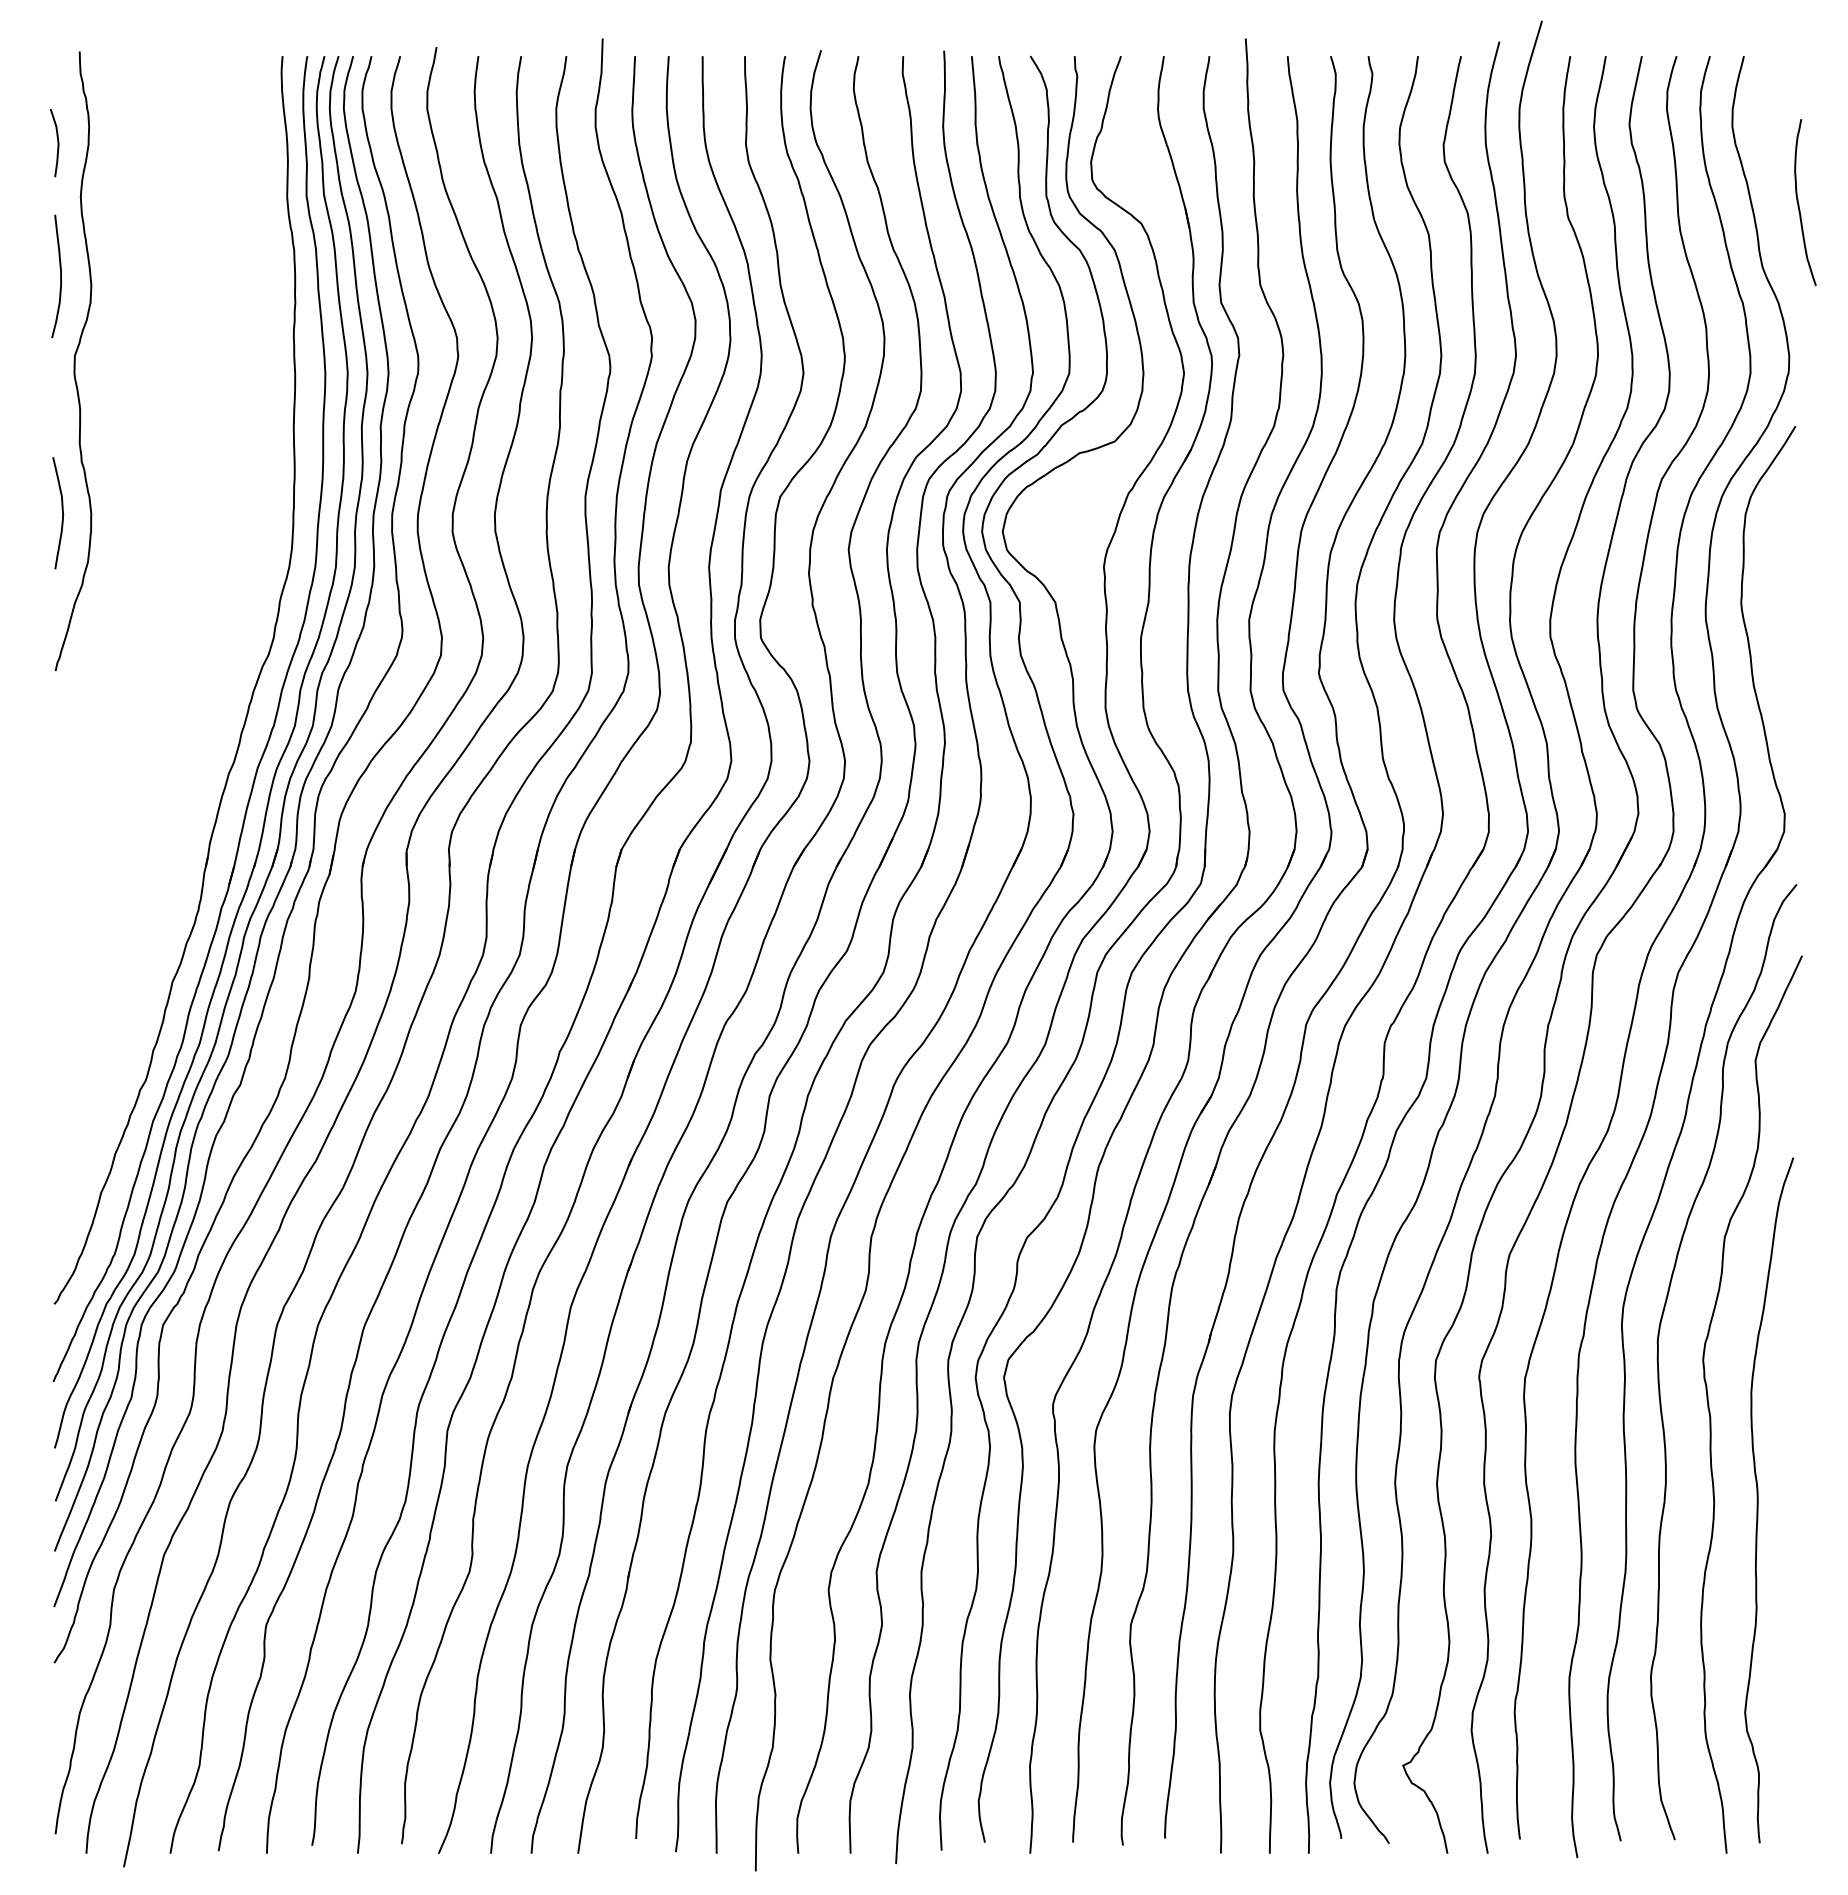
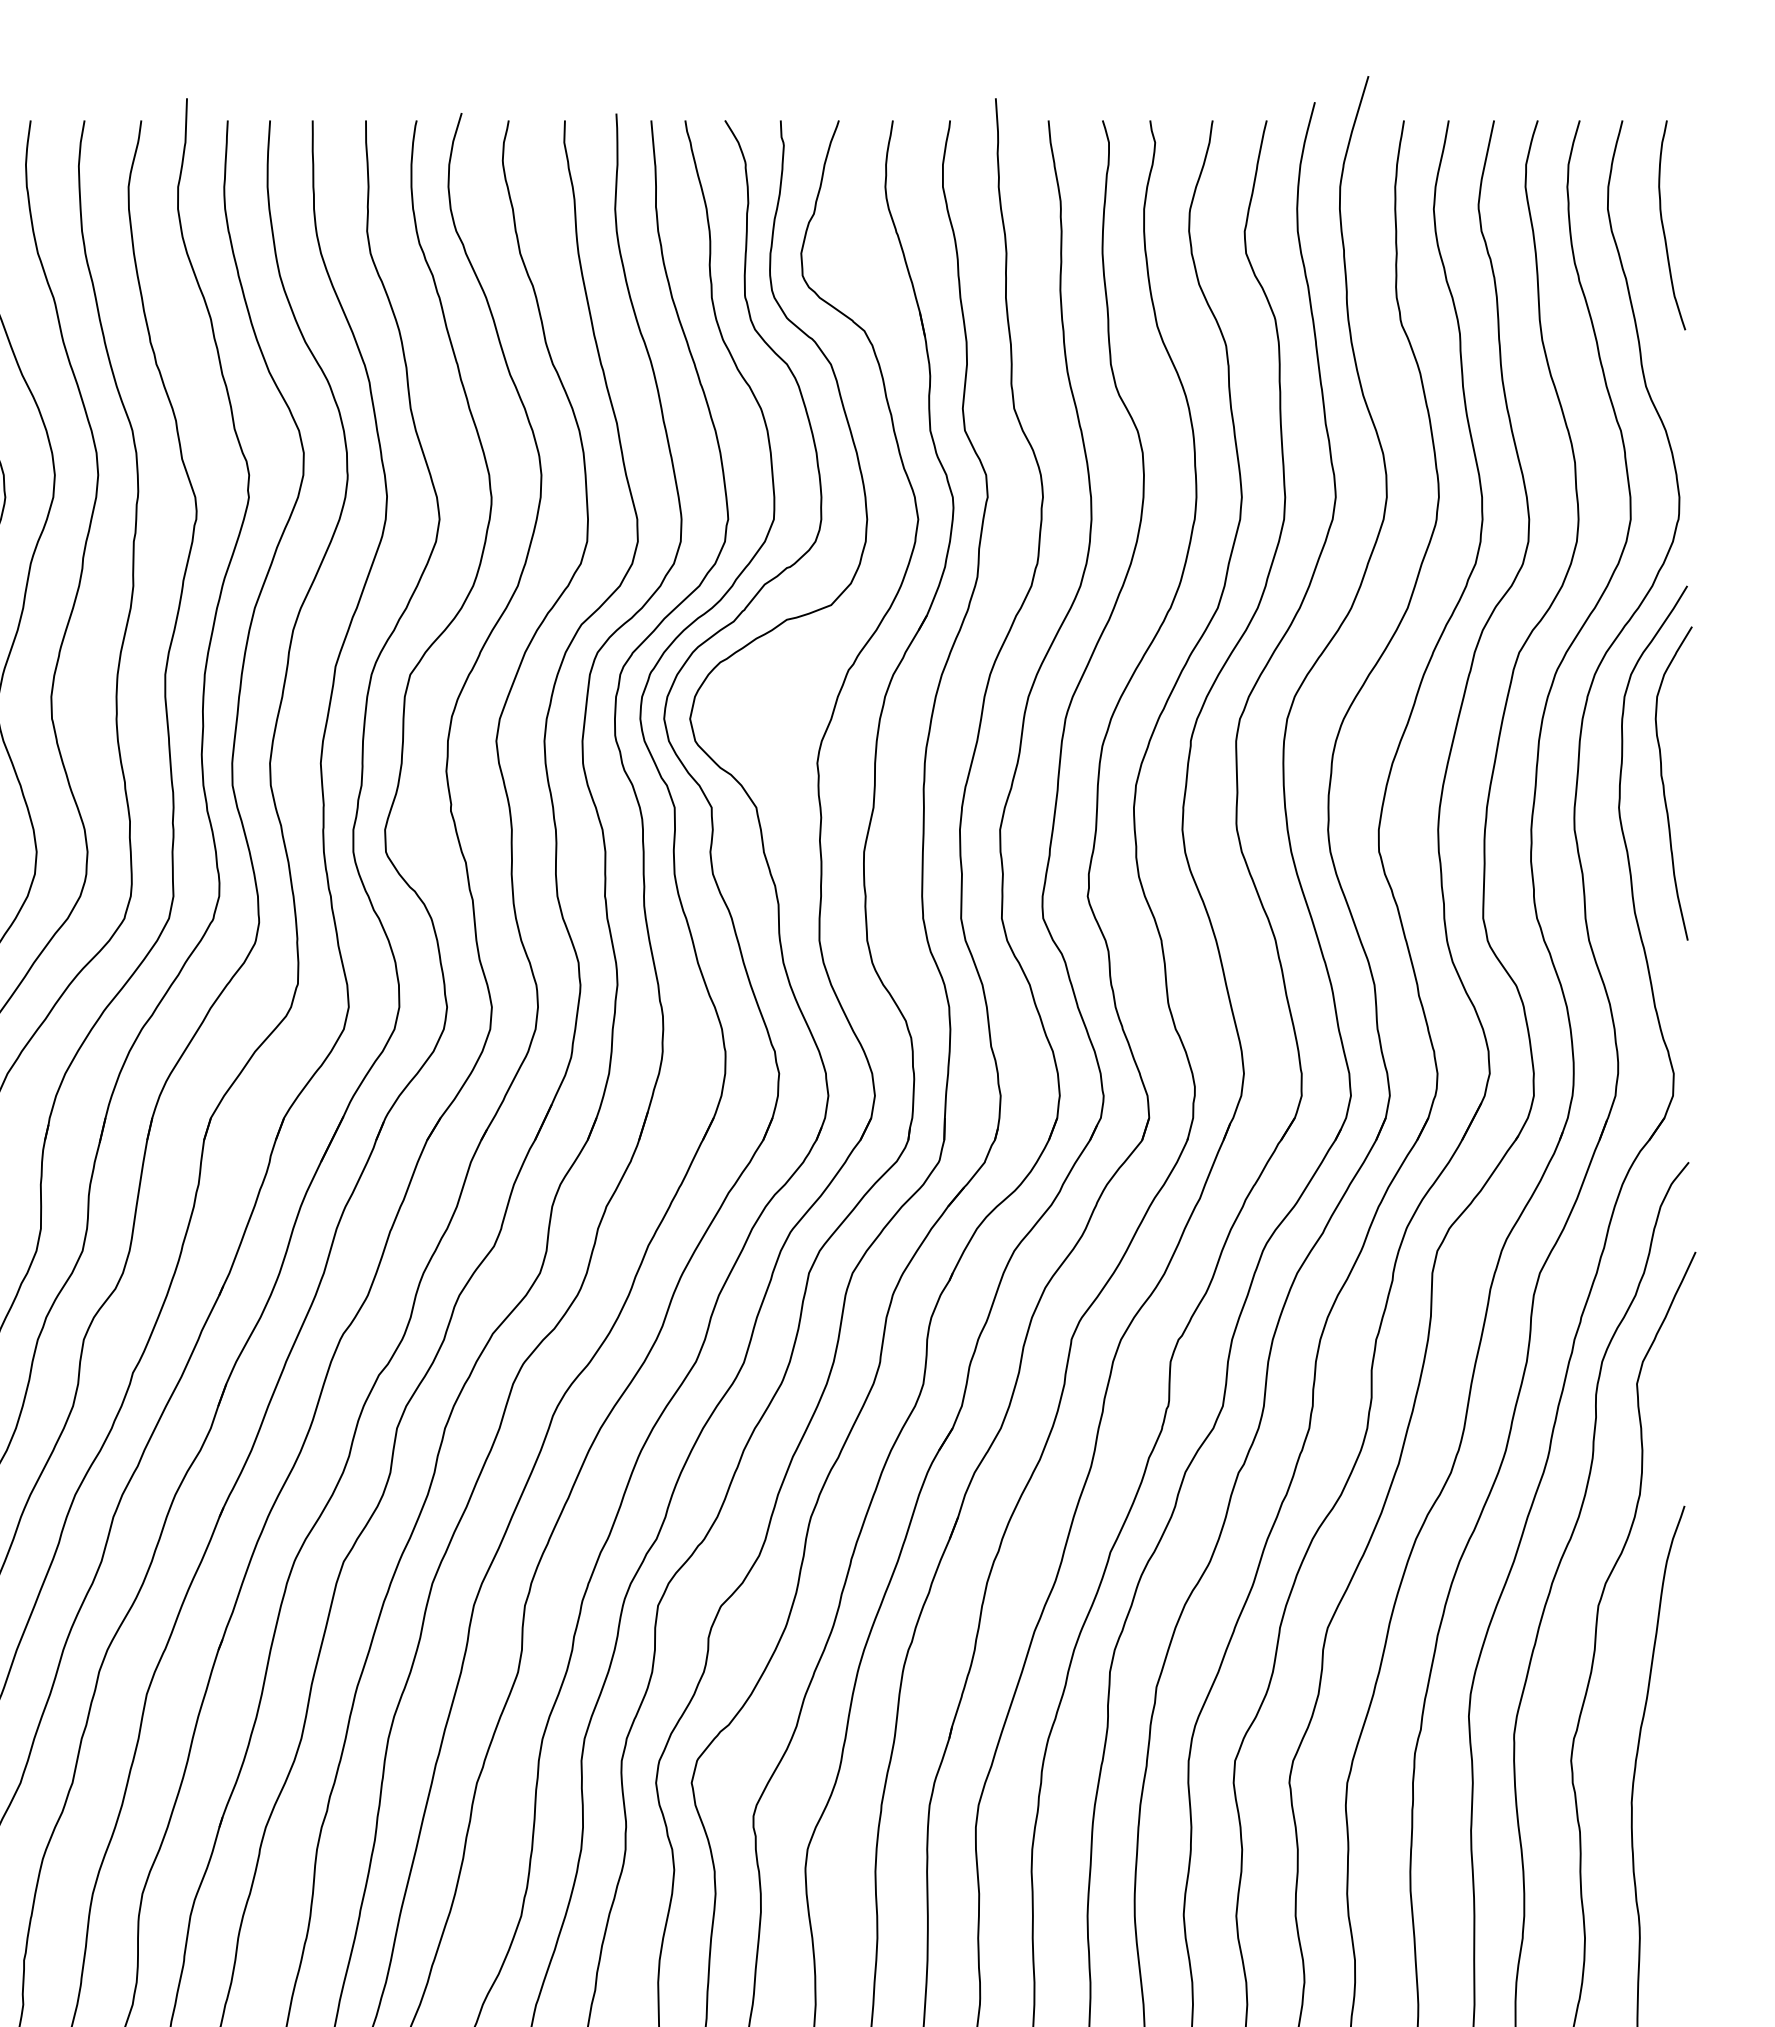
curve: (1799, 204) -> (1664, 227), moved
curve: (1777, 583) -> (1664, 783), added

